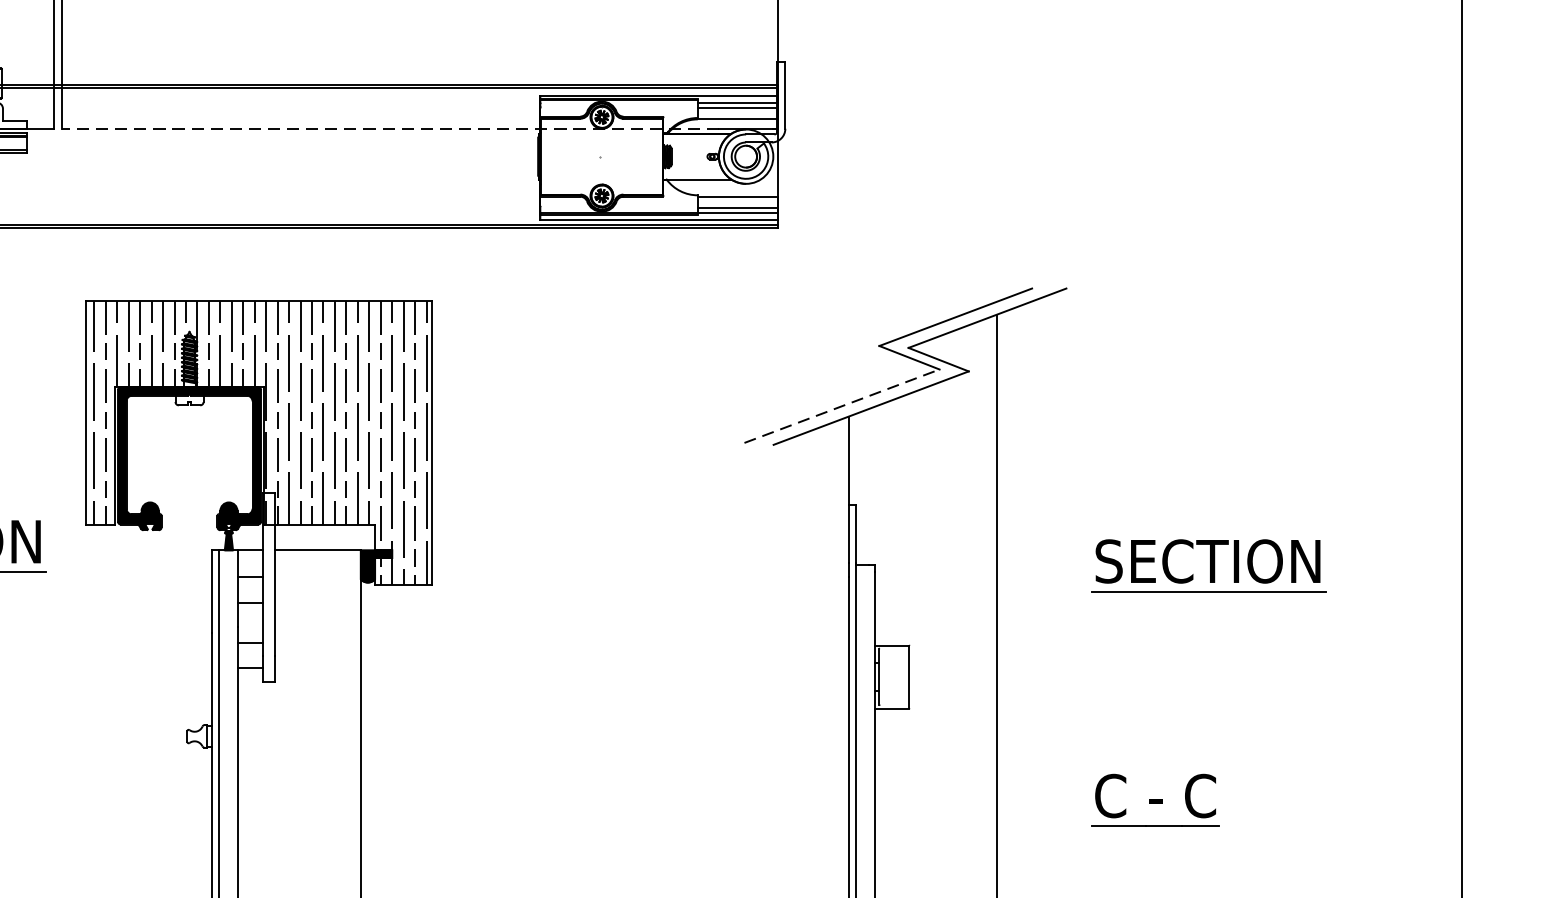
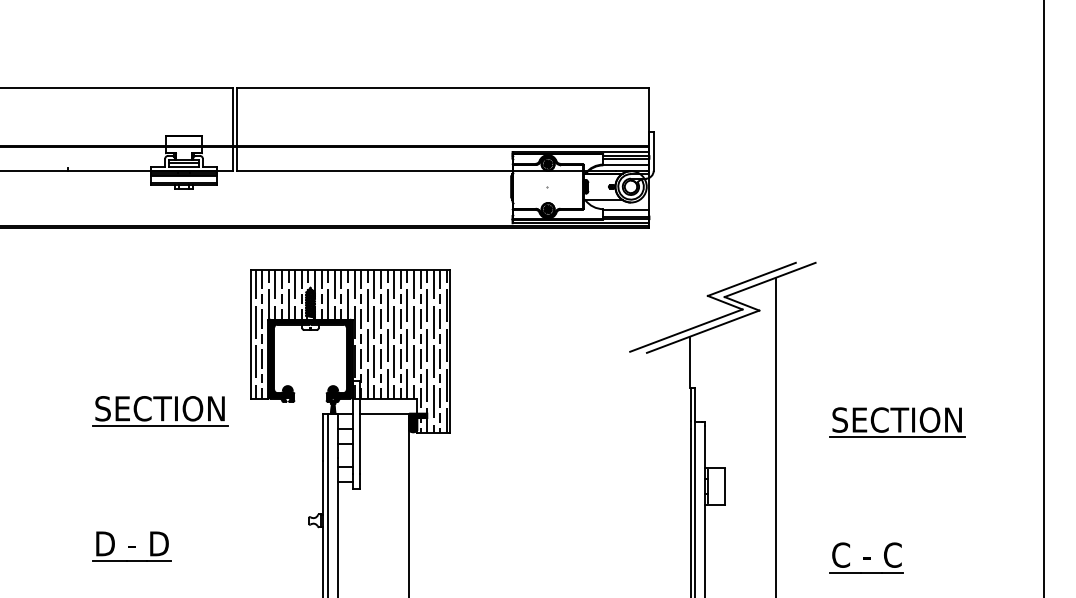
line: (389, 128) -> (425, 170), dashed -> solid
line: (842, 405) -> (686, 330), dashed -> solid

